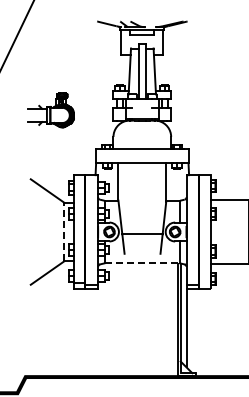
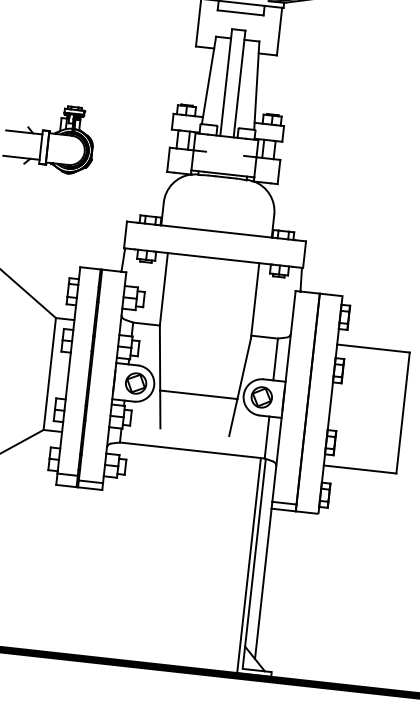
line: (64, 231) -> (50, 373), dashed -> solid
line: (142, 263) -> (192, 450), dashed -> solid

